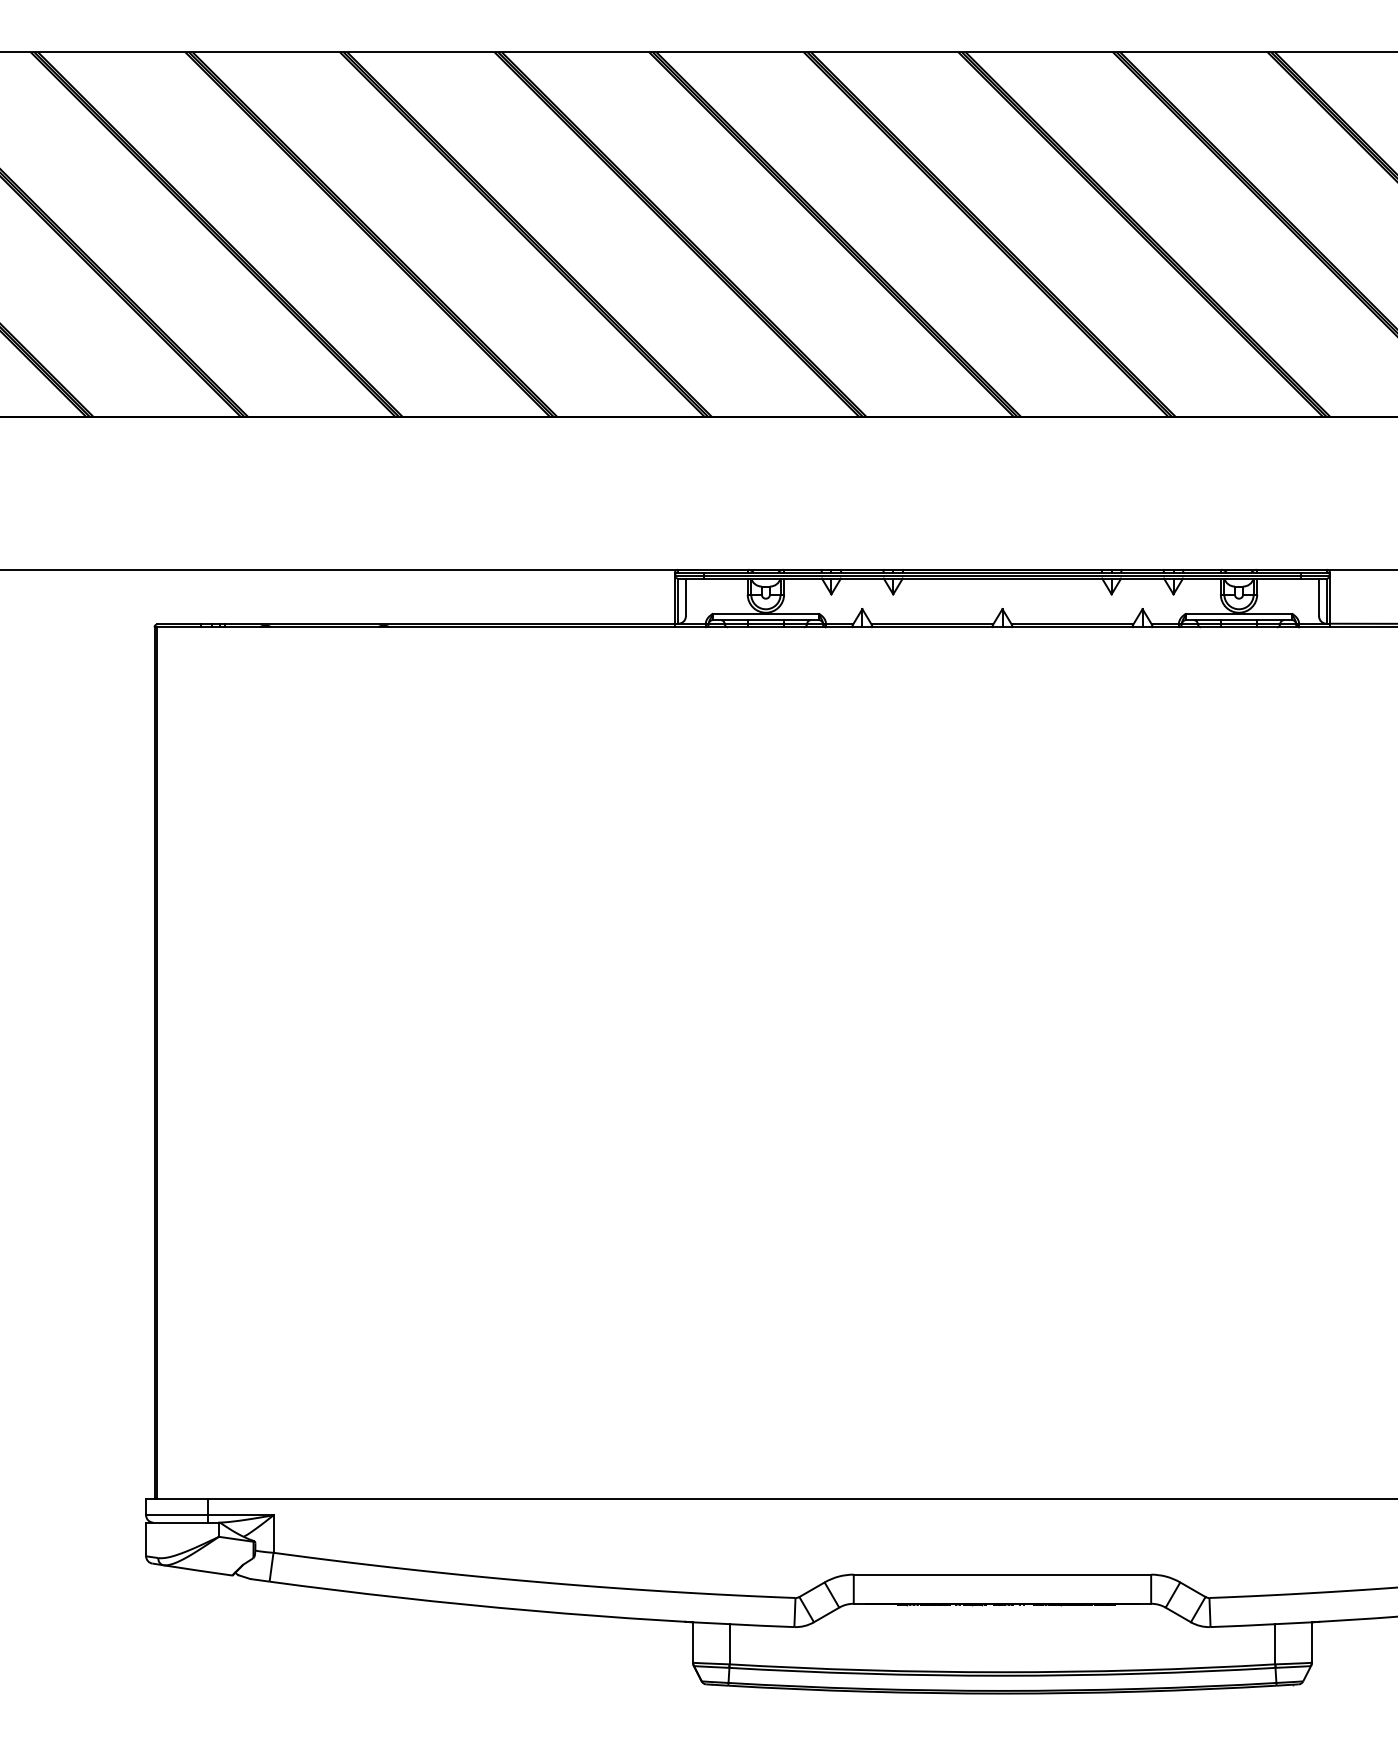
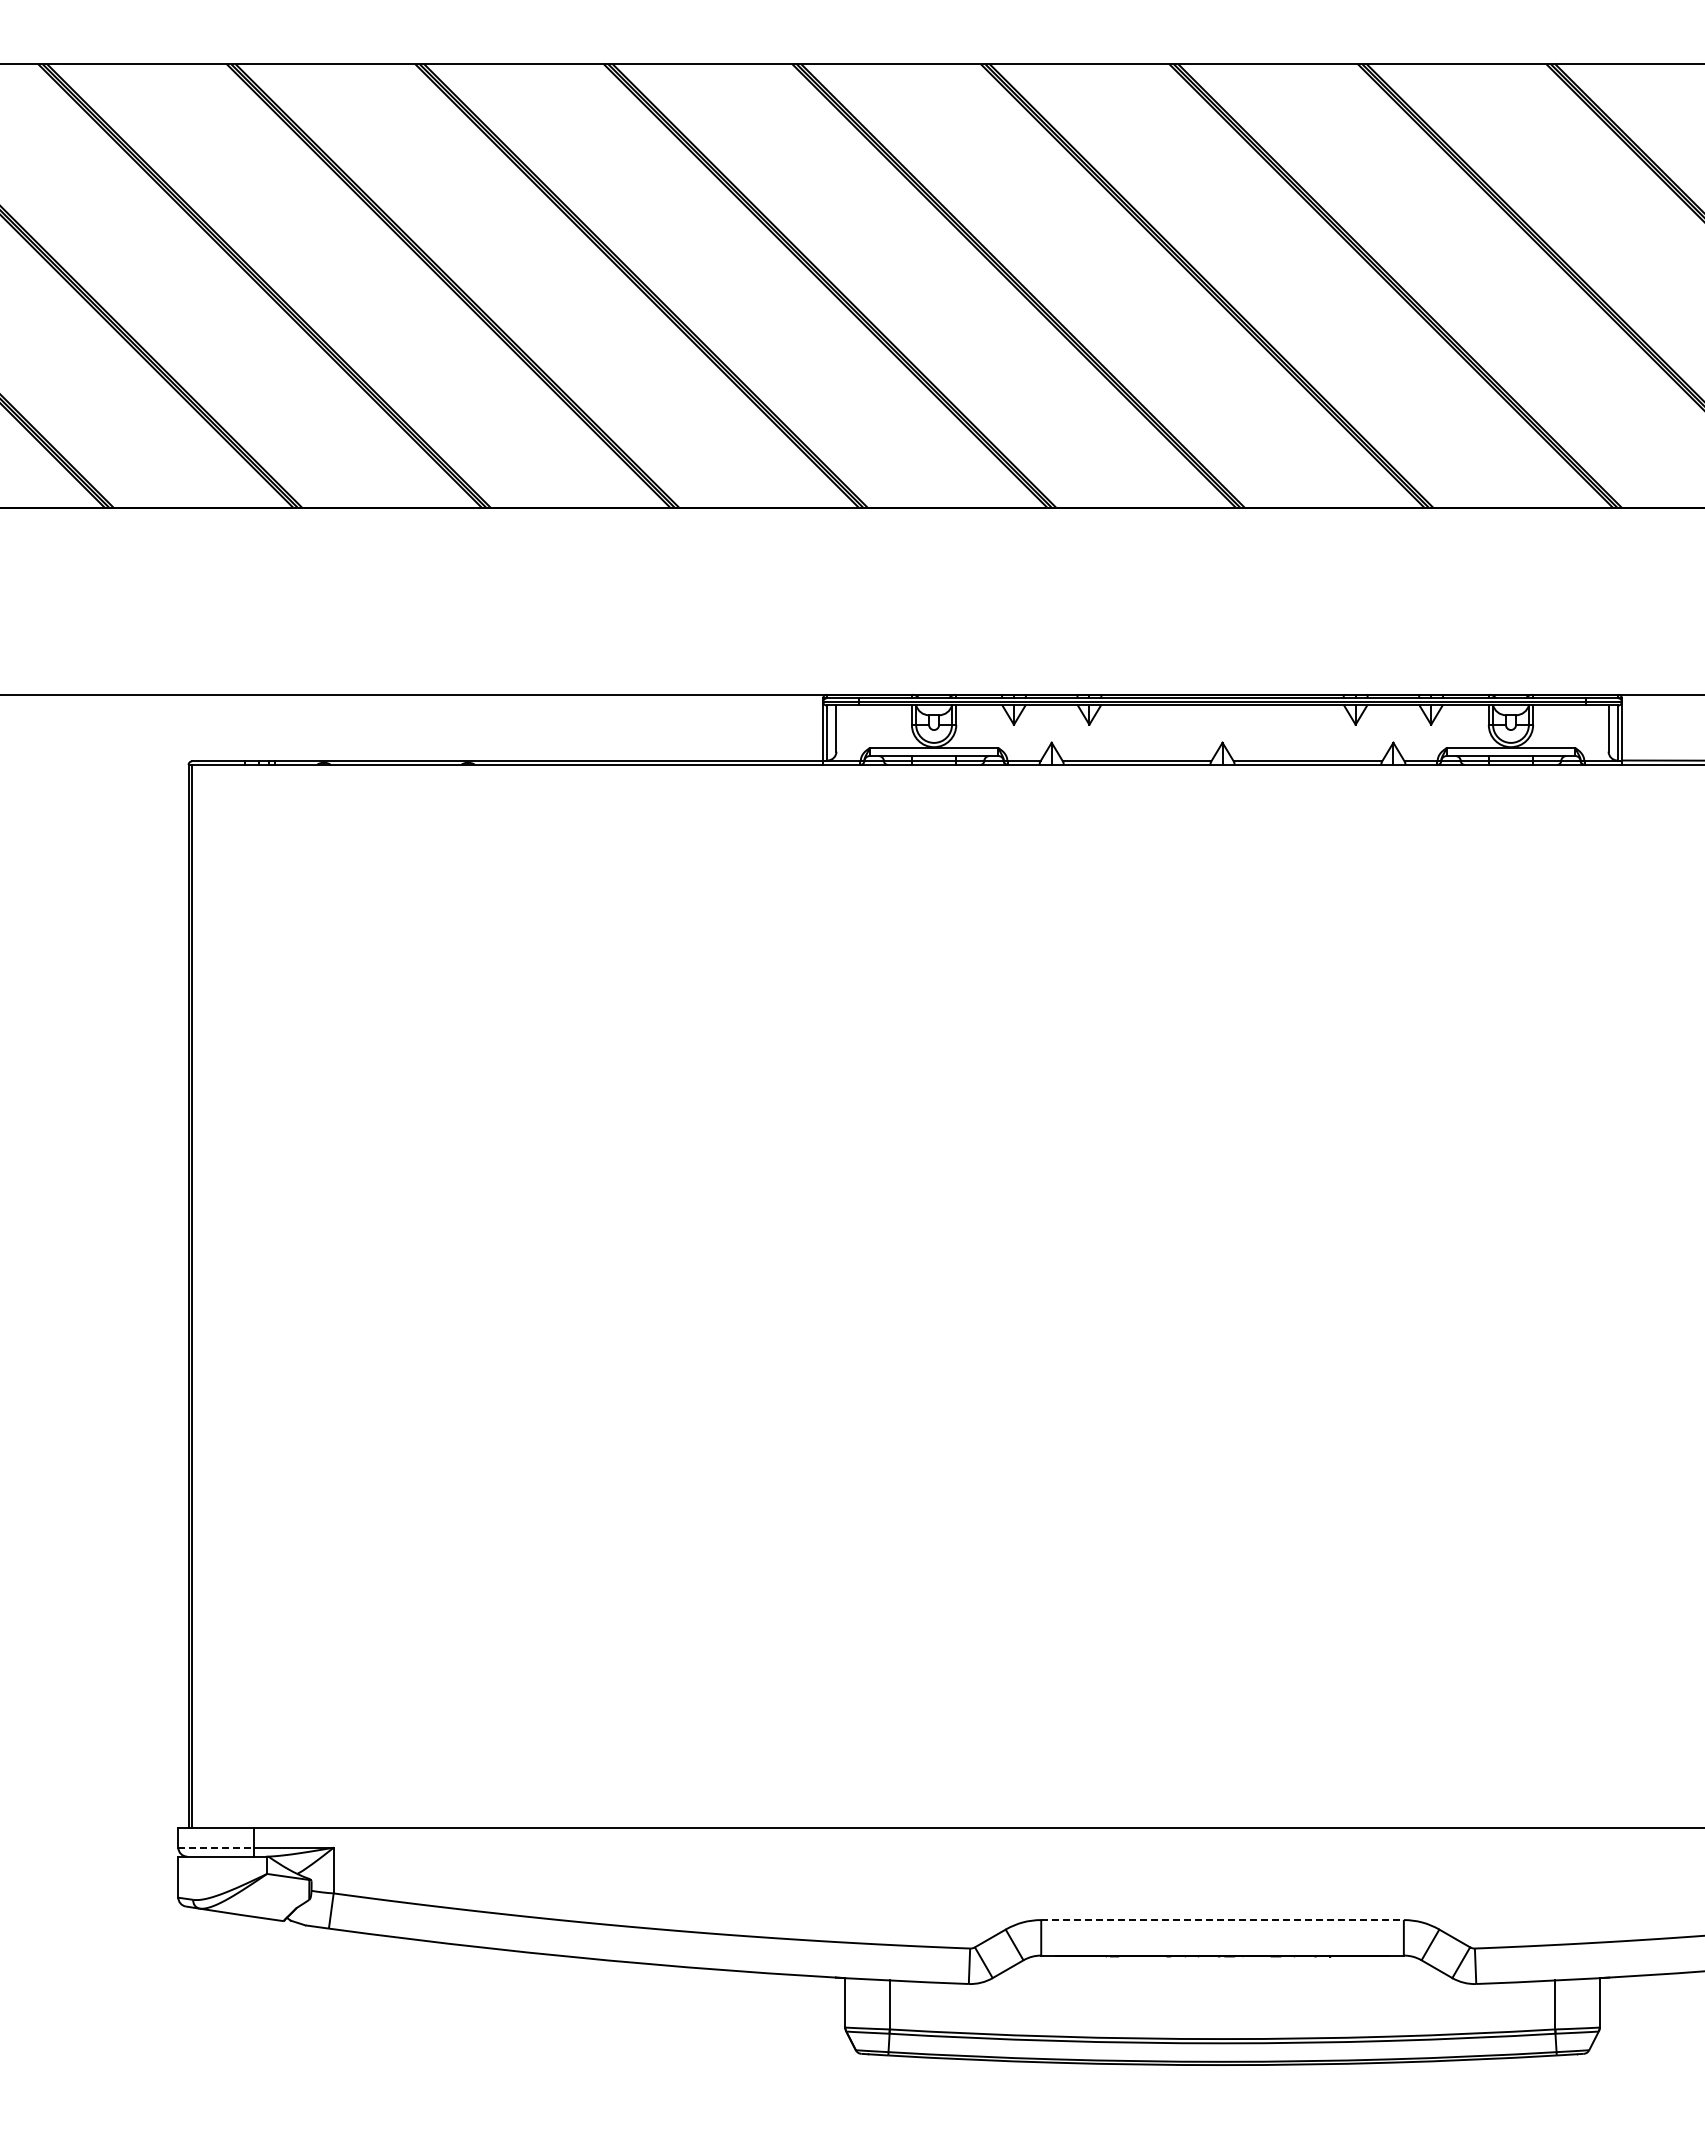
line: (177, 1515) -> (216, 1847), solid -> dashed
line: (1003, 1575) -> (1223, 1920), solid -> dashed

